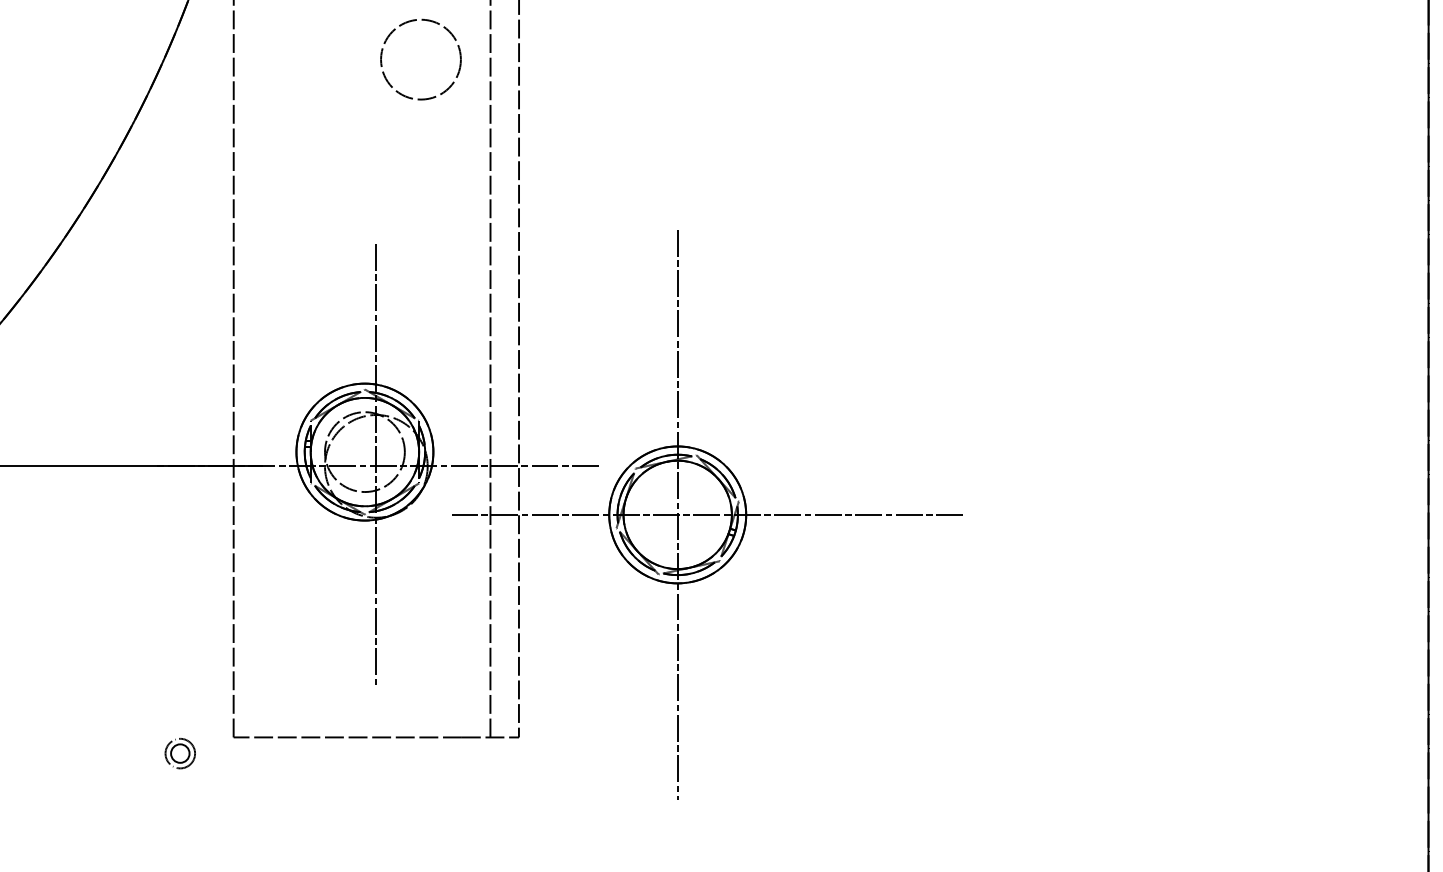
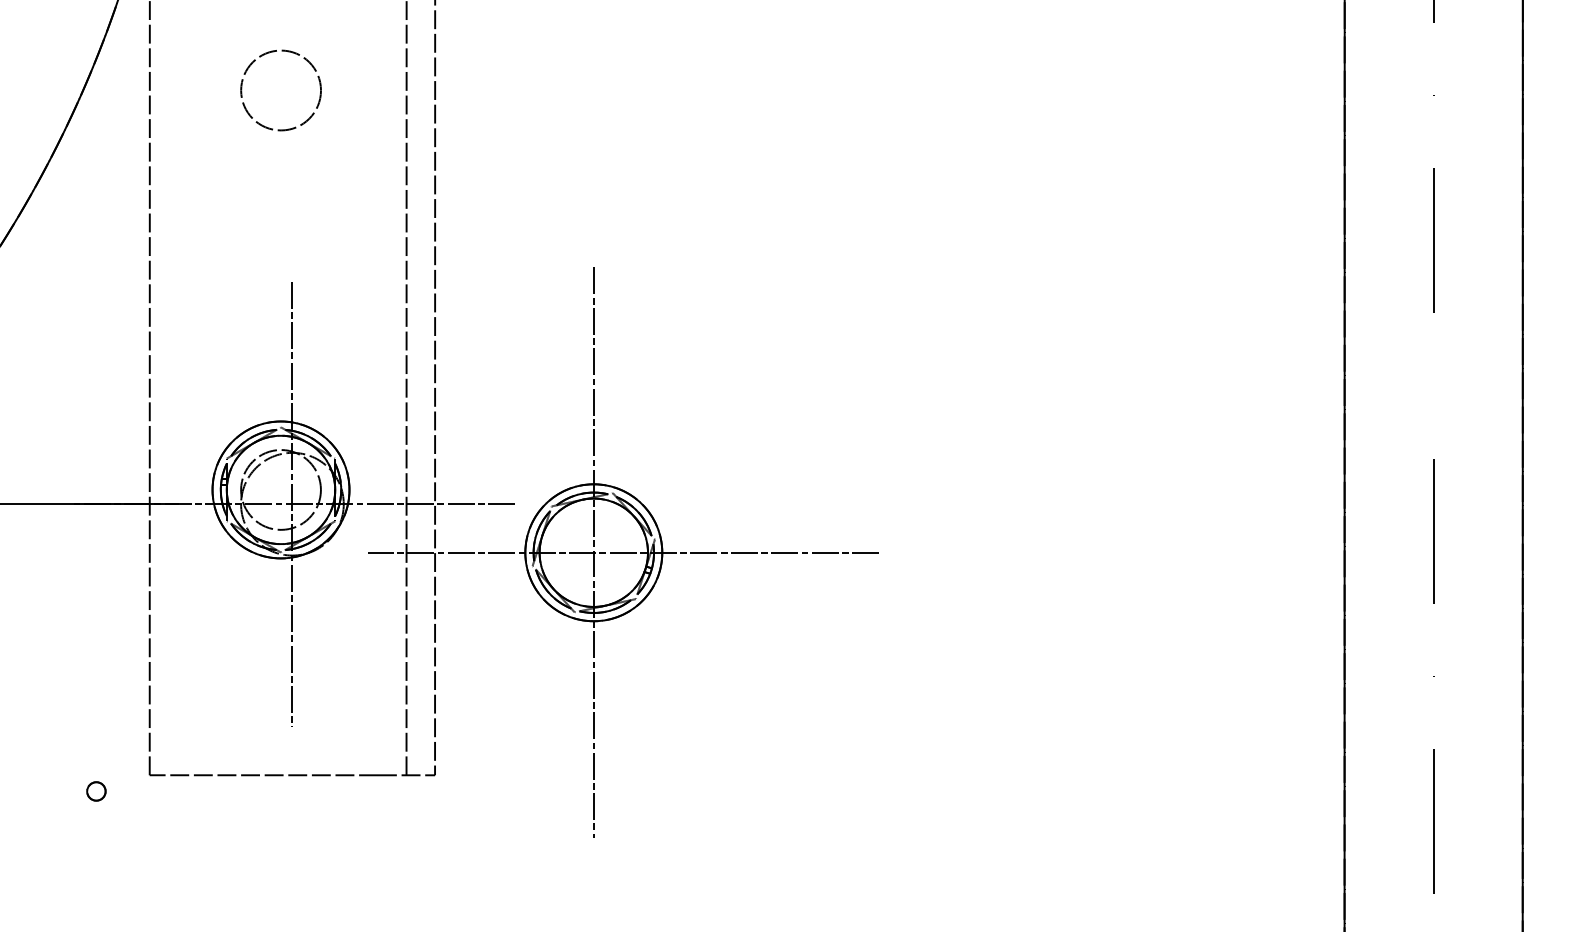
circle: (420, 59) -> (280, 90), moved
circle: (180, 753) -> (96, 791), size x0.62

